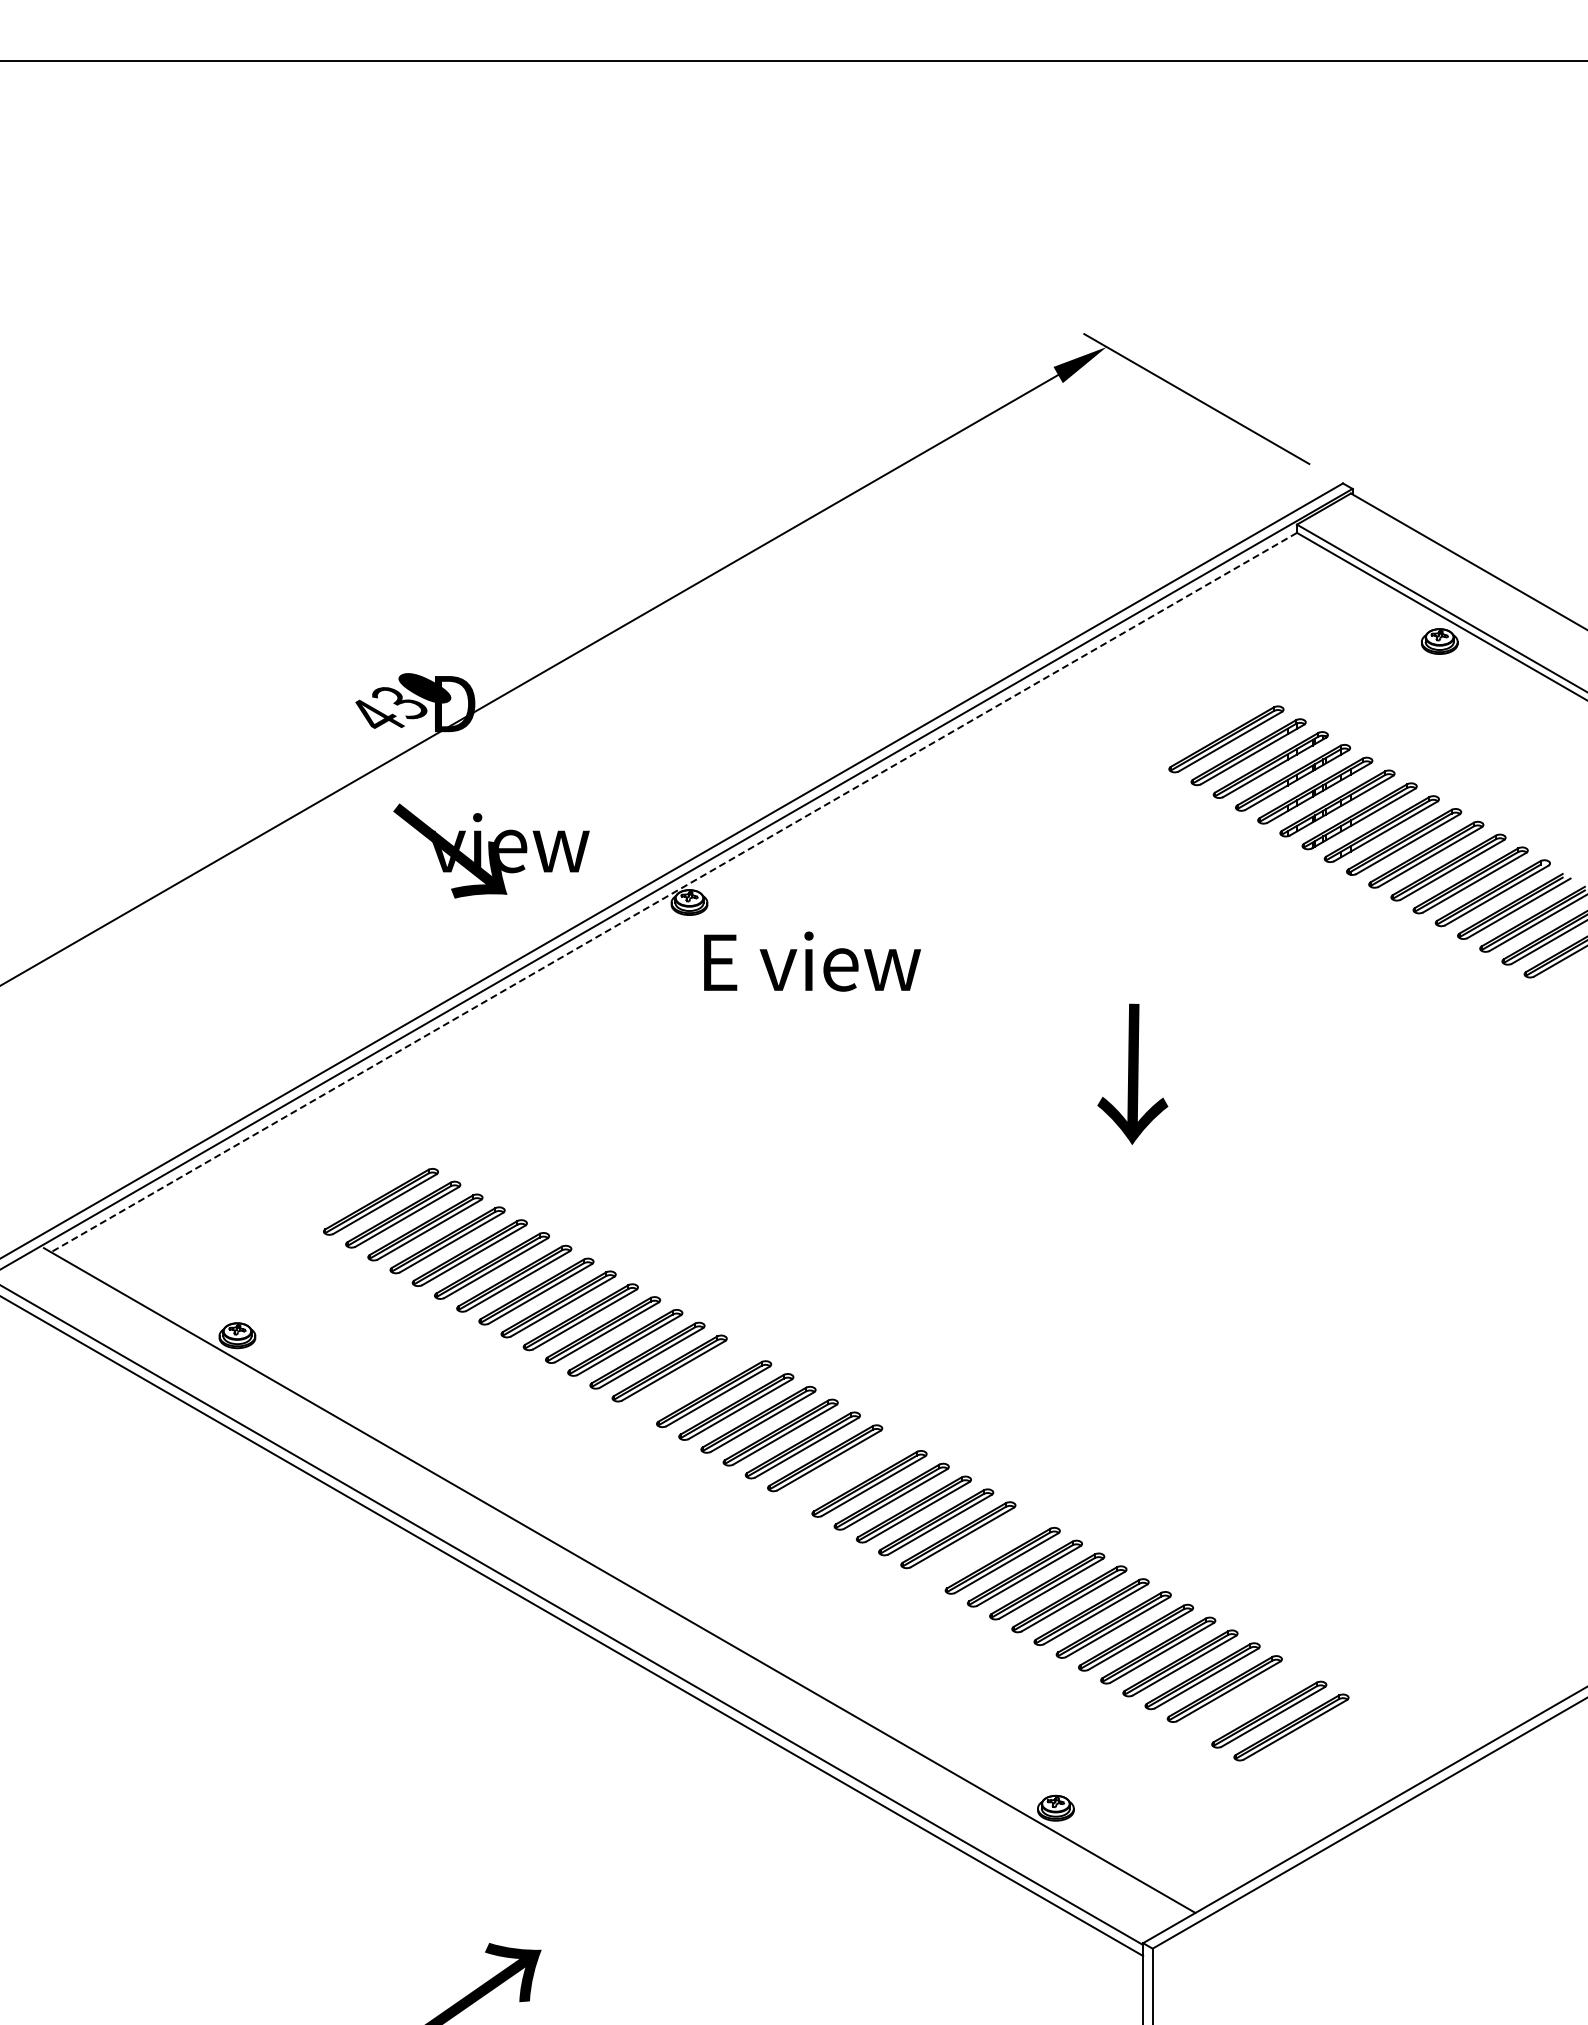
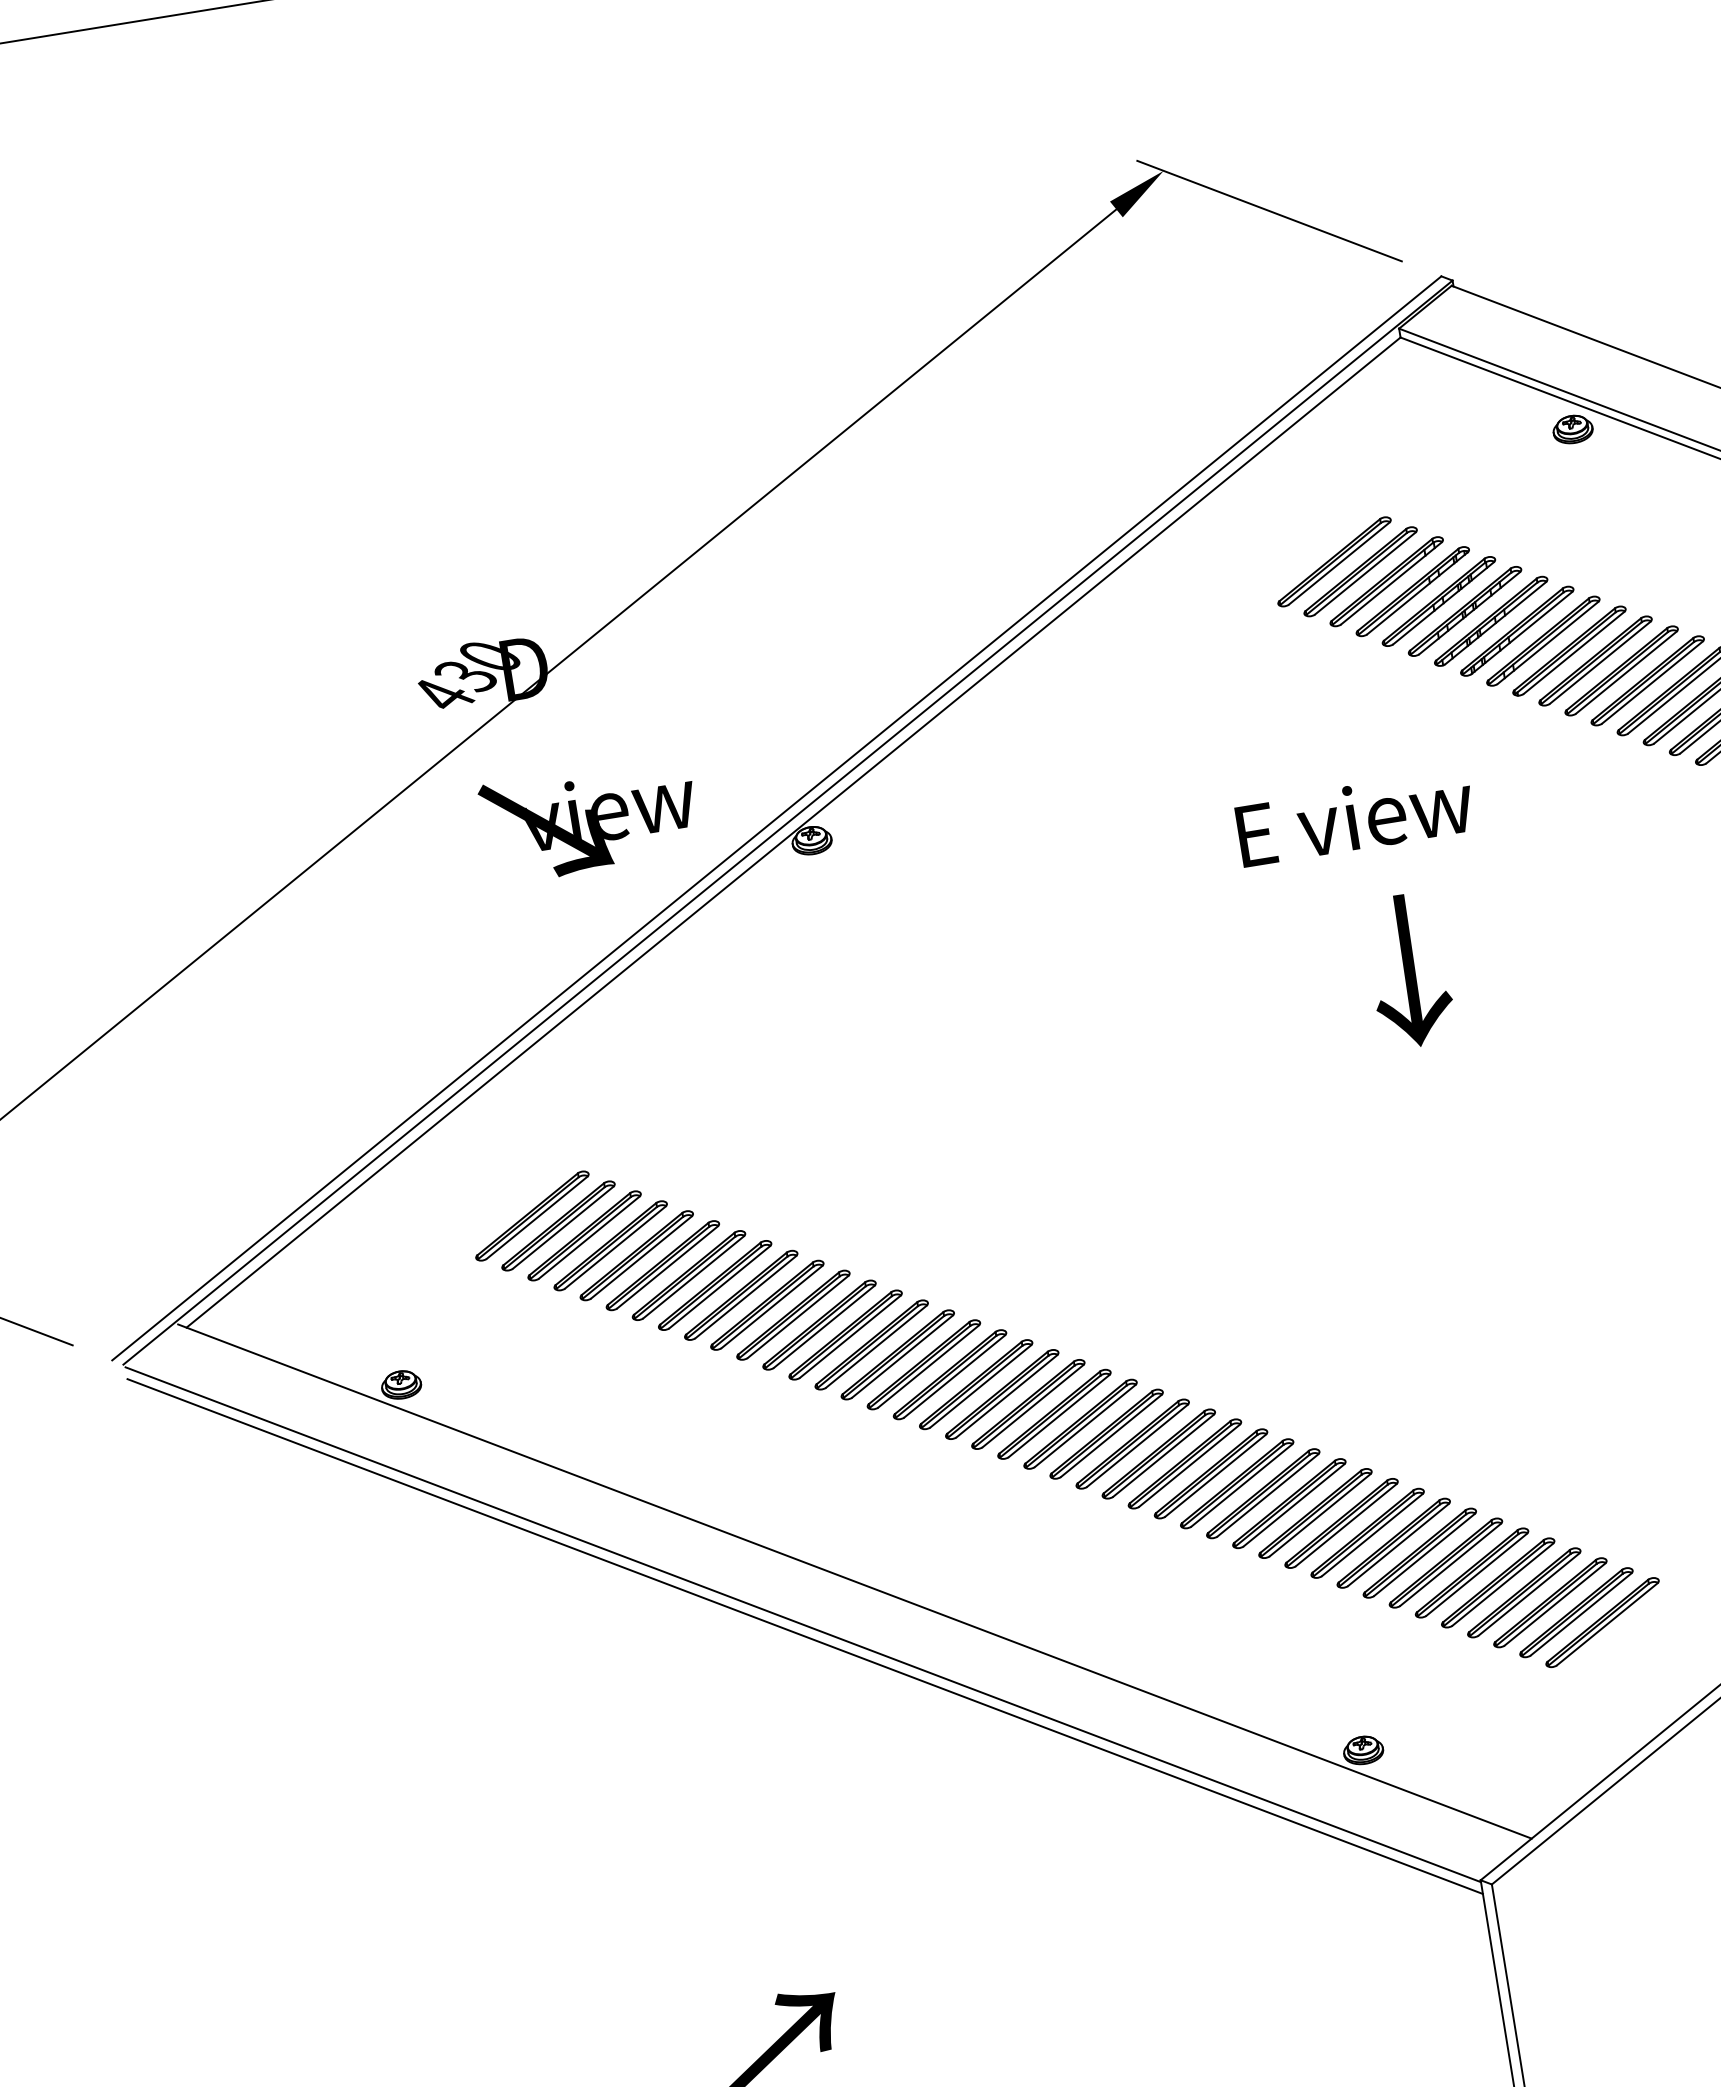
part: (1204, 726) -> (1334, 561), added
line: (673, 892) -> (792, 832), dashed -> solid
text: (812, 961) -> (1355, 817), moved
text: (1132, 1073) -> (1408, 970), moved
part: (691, 1381) -> (897, 1355), added
part: (847, 1470) -> (1080, 1423), added
part: (980, 1547) -> (1236, 1483), added
part: (1247, 1701) -> (1550, 1602), added

